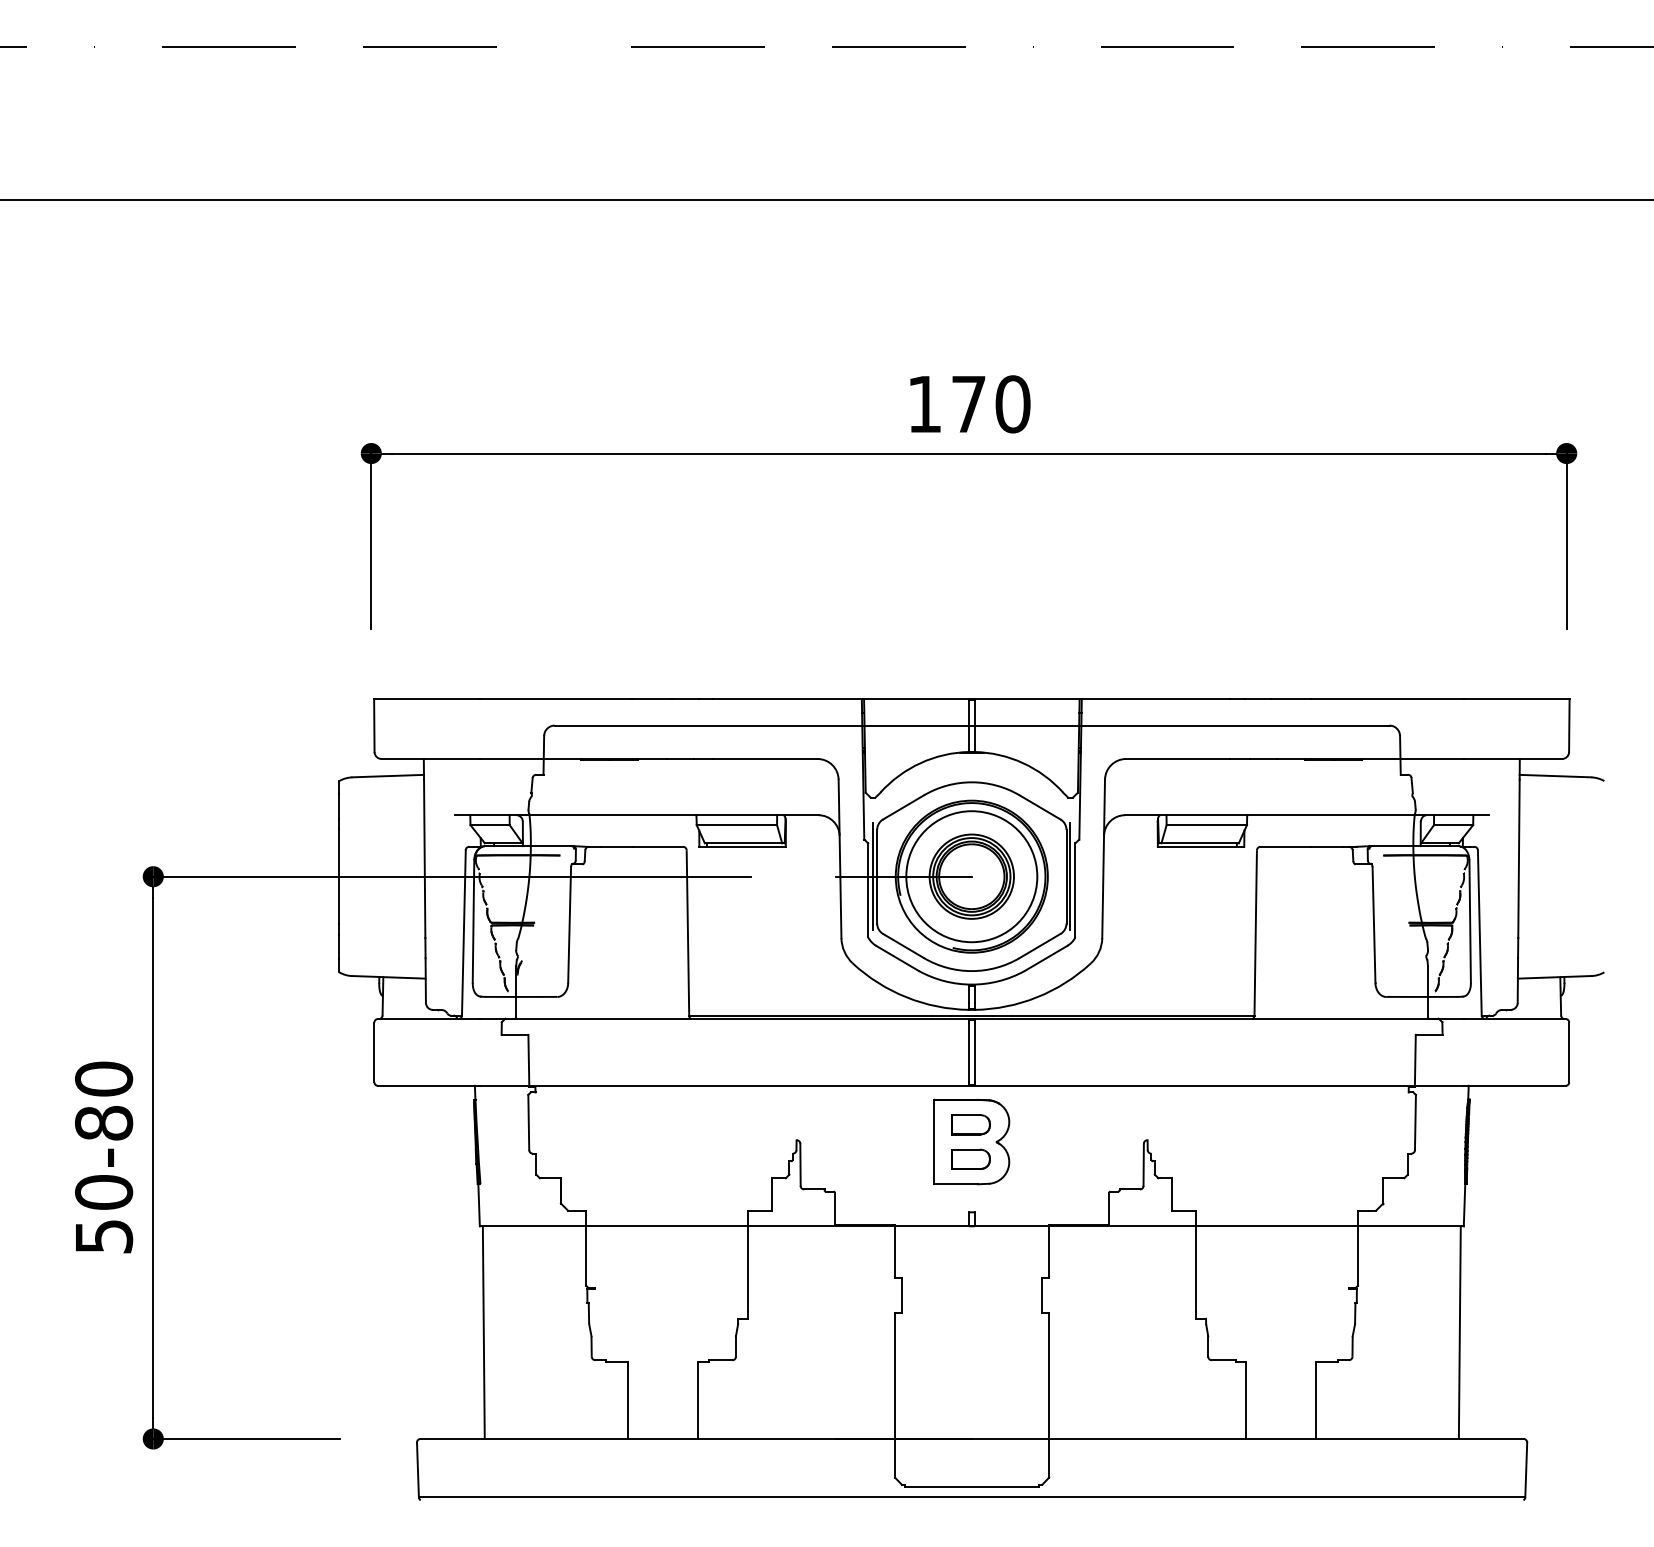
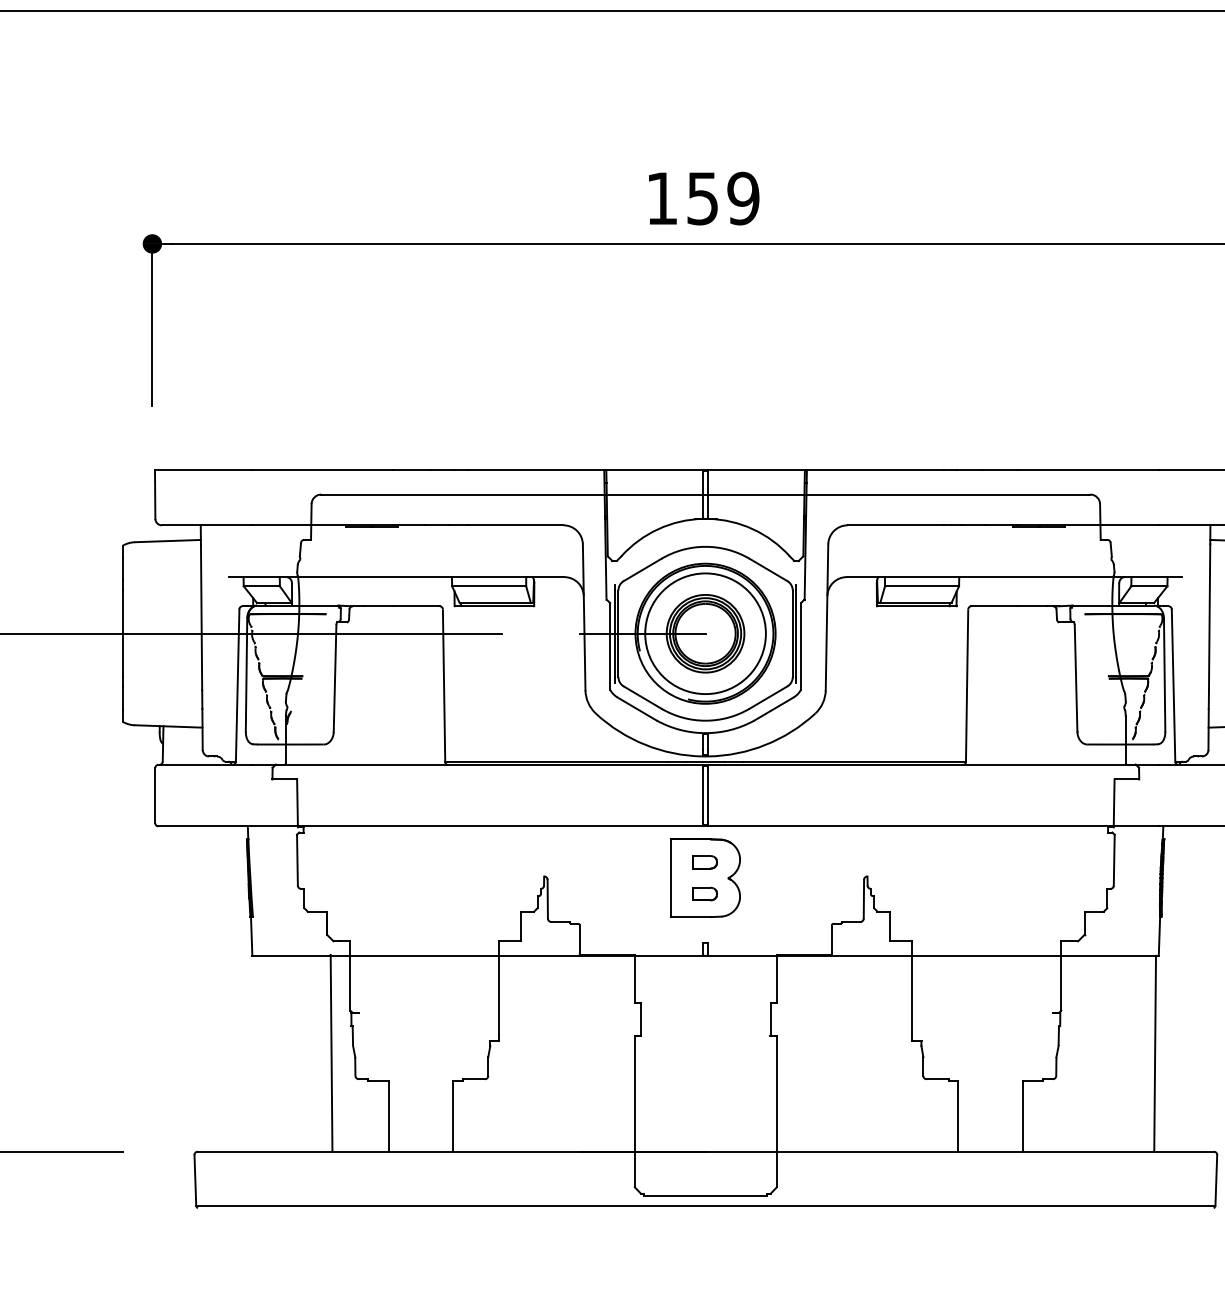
text: (991, 404) -> (723, 198), 170 -> 159
part: (970, 1124) -> (704, 862), size x0.7
part: (970, 1158) -> (704, 893), size x0.7
line: (483, 1332) -> (331, 1052), moved

